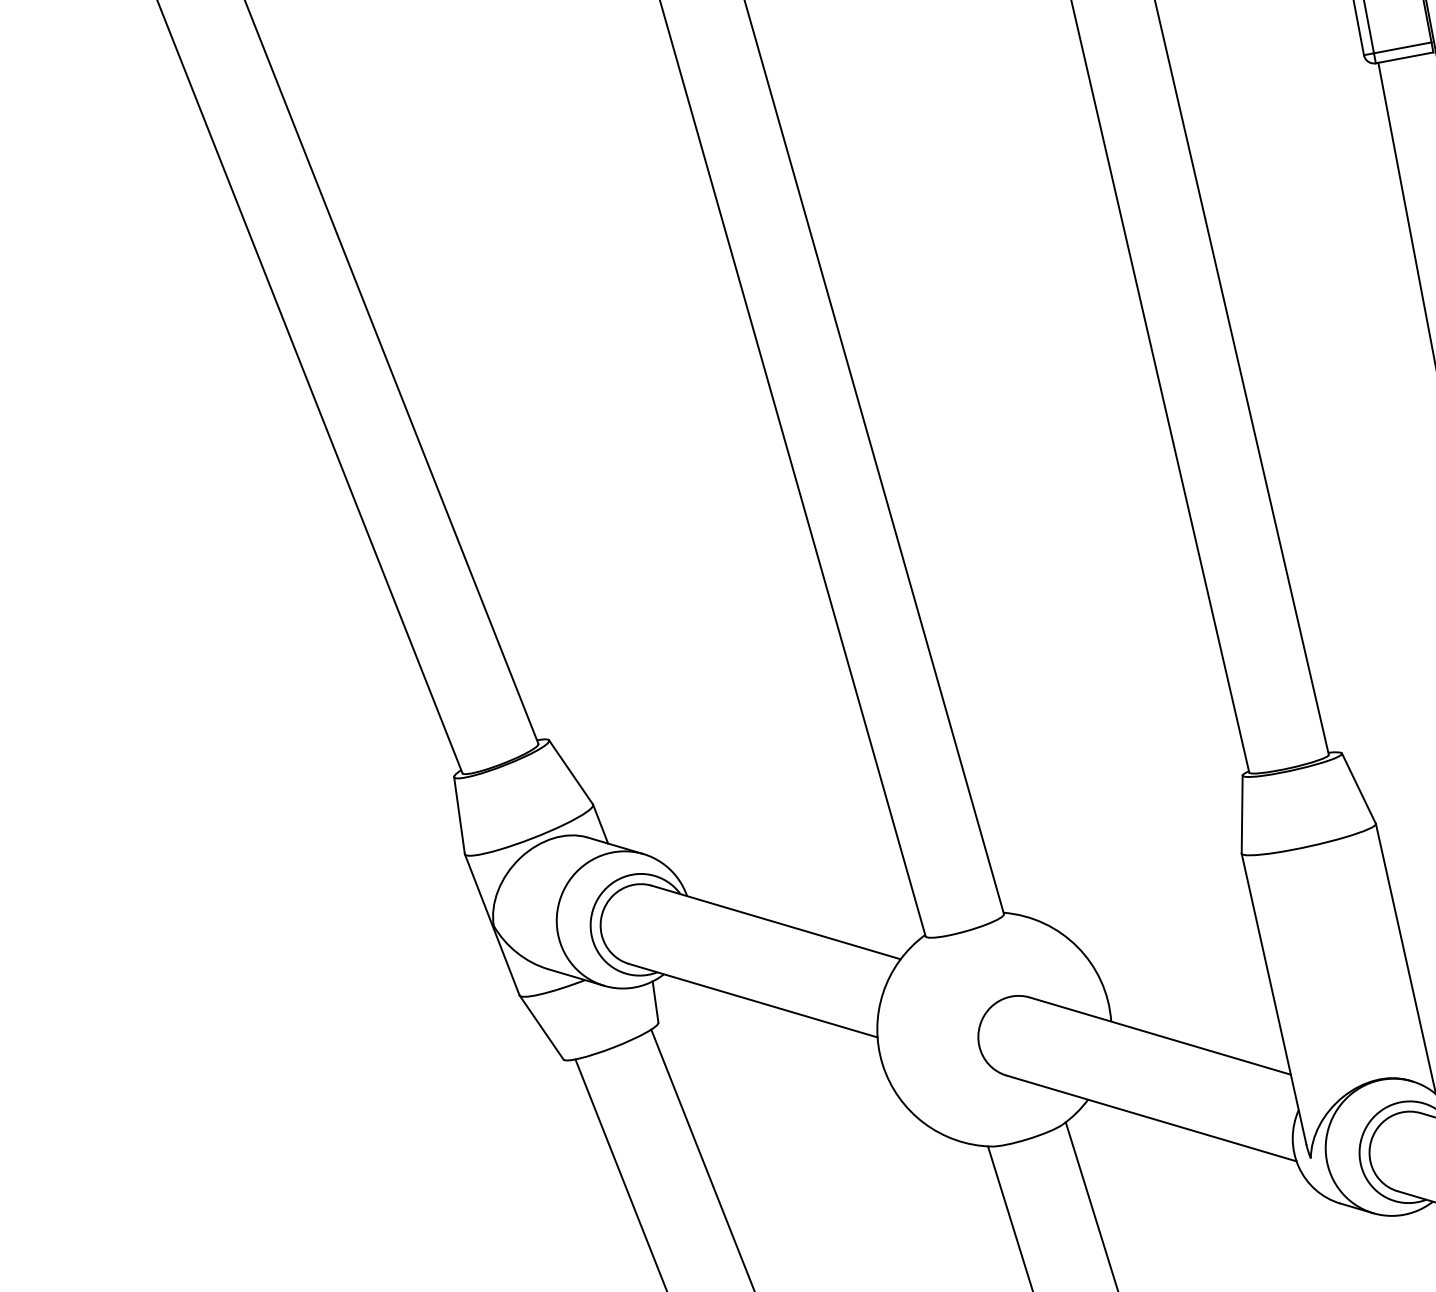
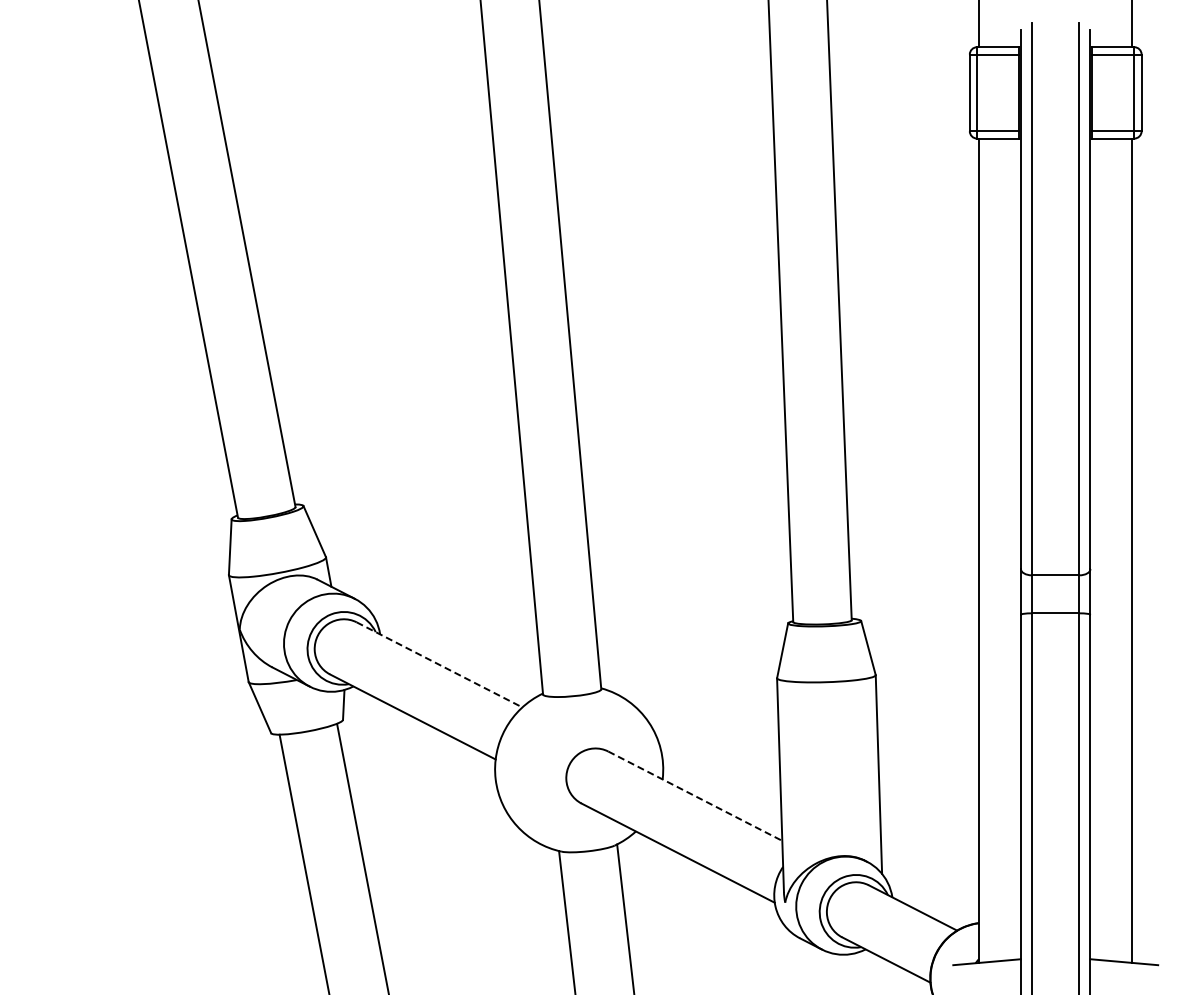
line: (776, 923) -> (439, 665), solid -> dashed
line: (1160, 1036) -> (695, 796), solid -> dashed

